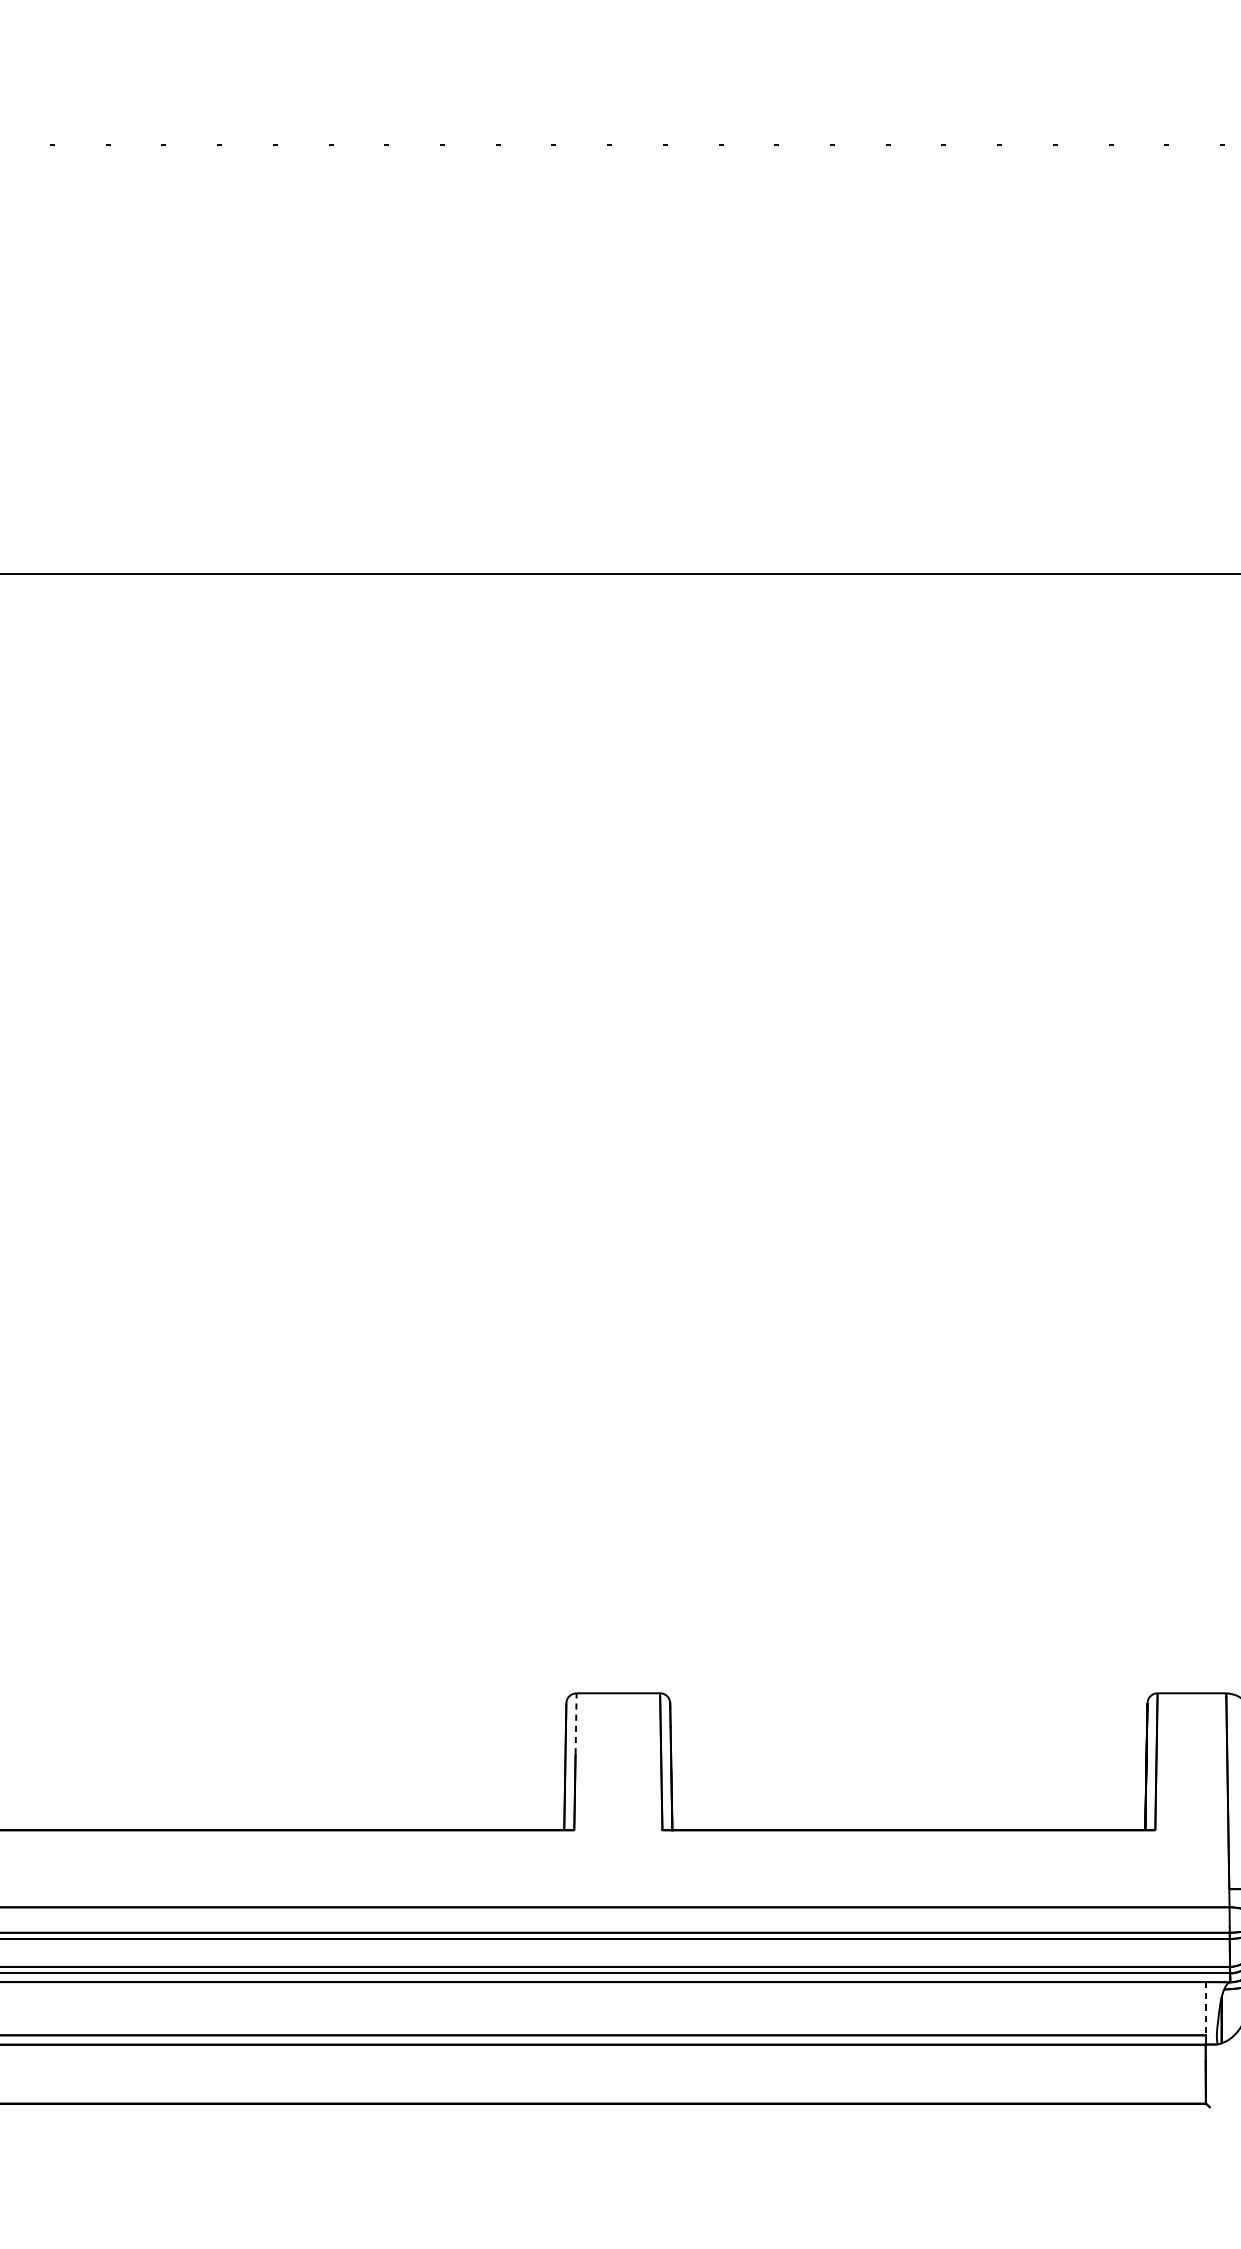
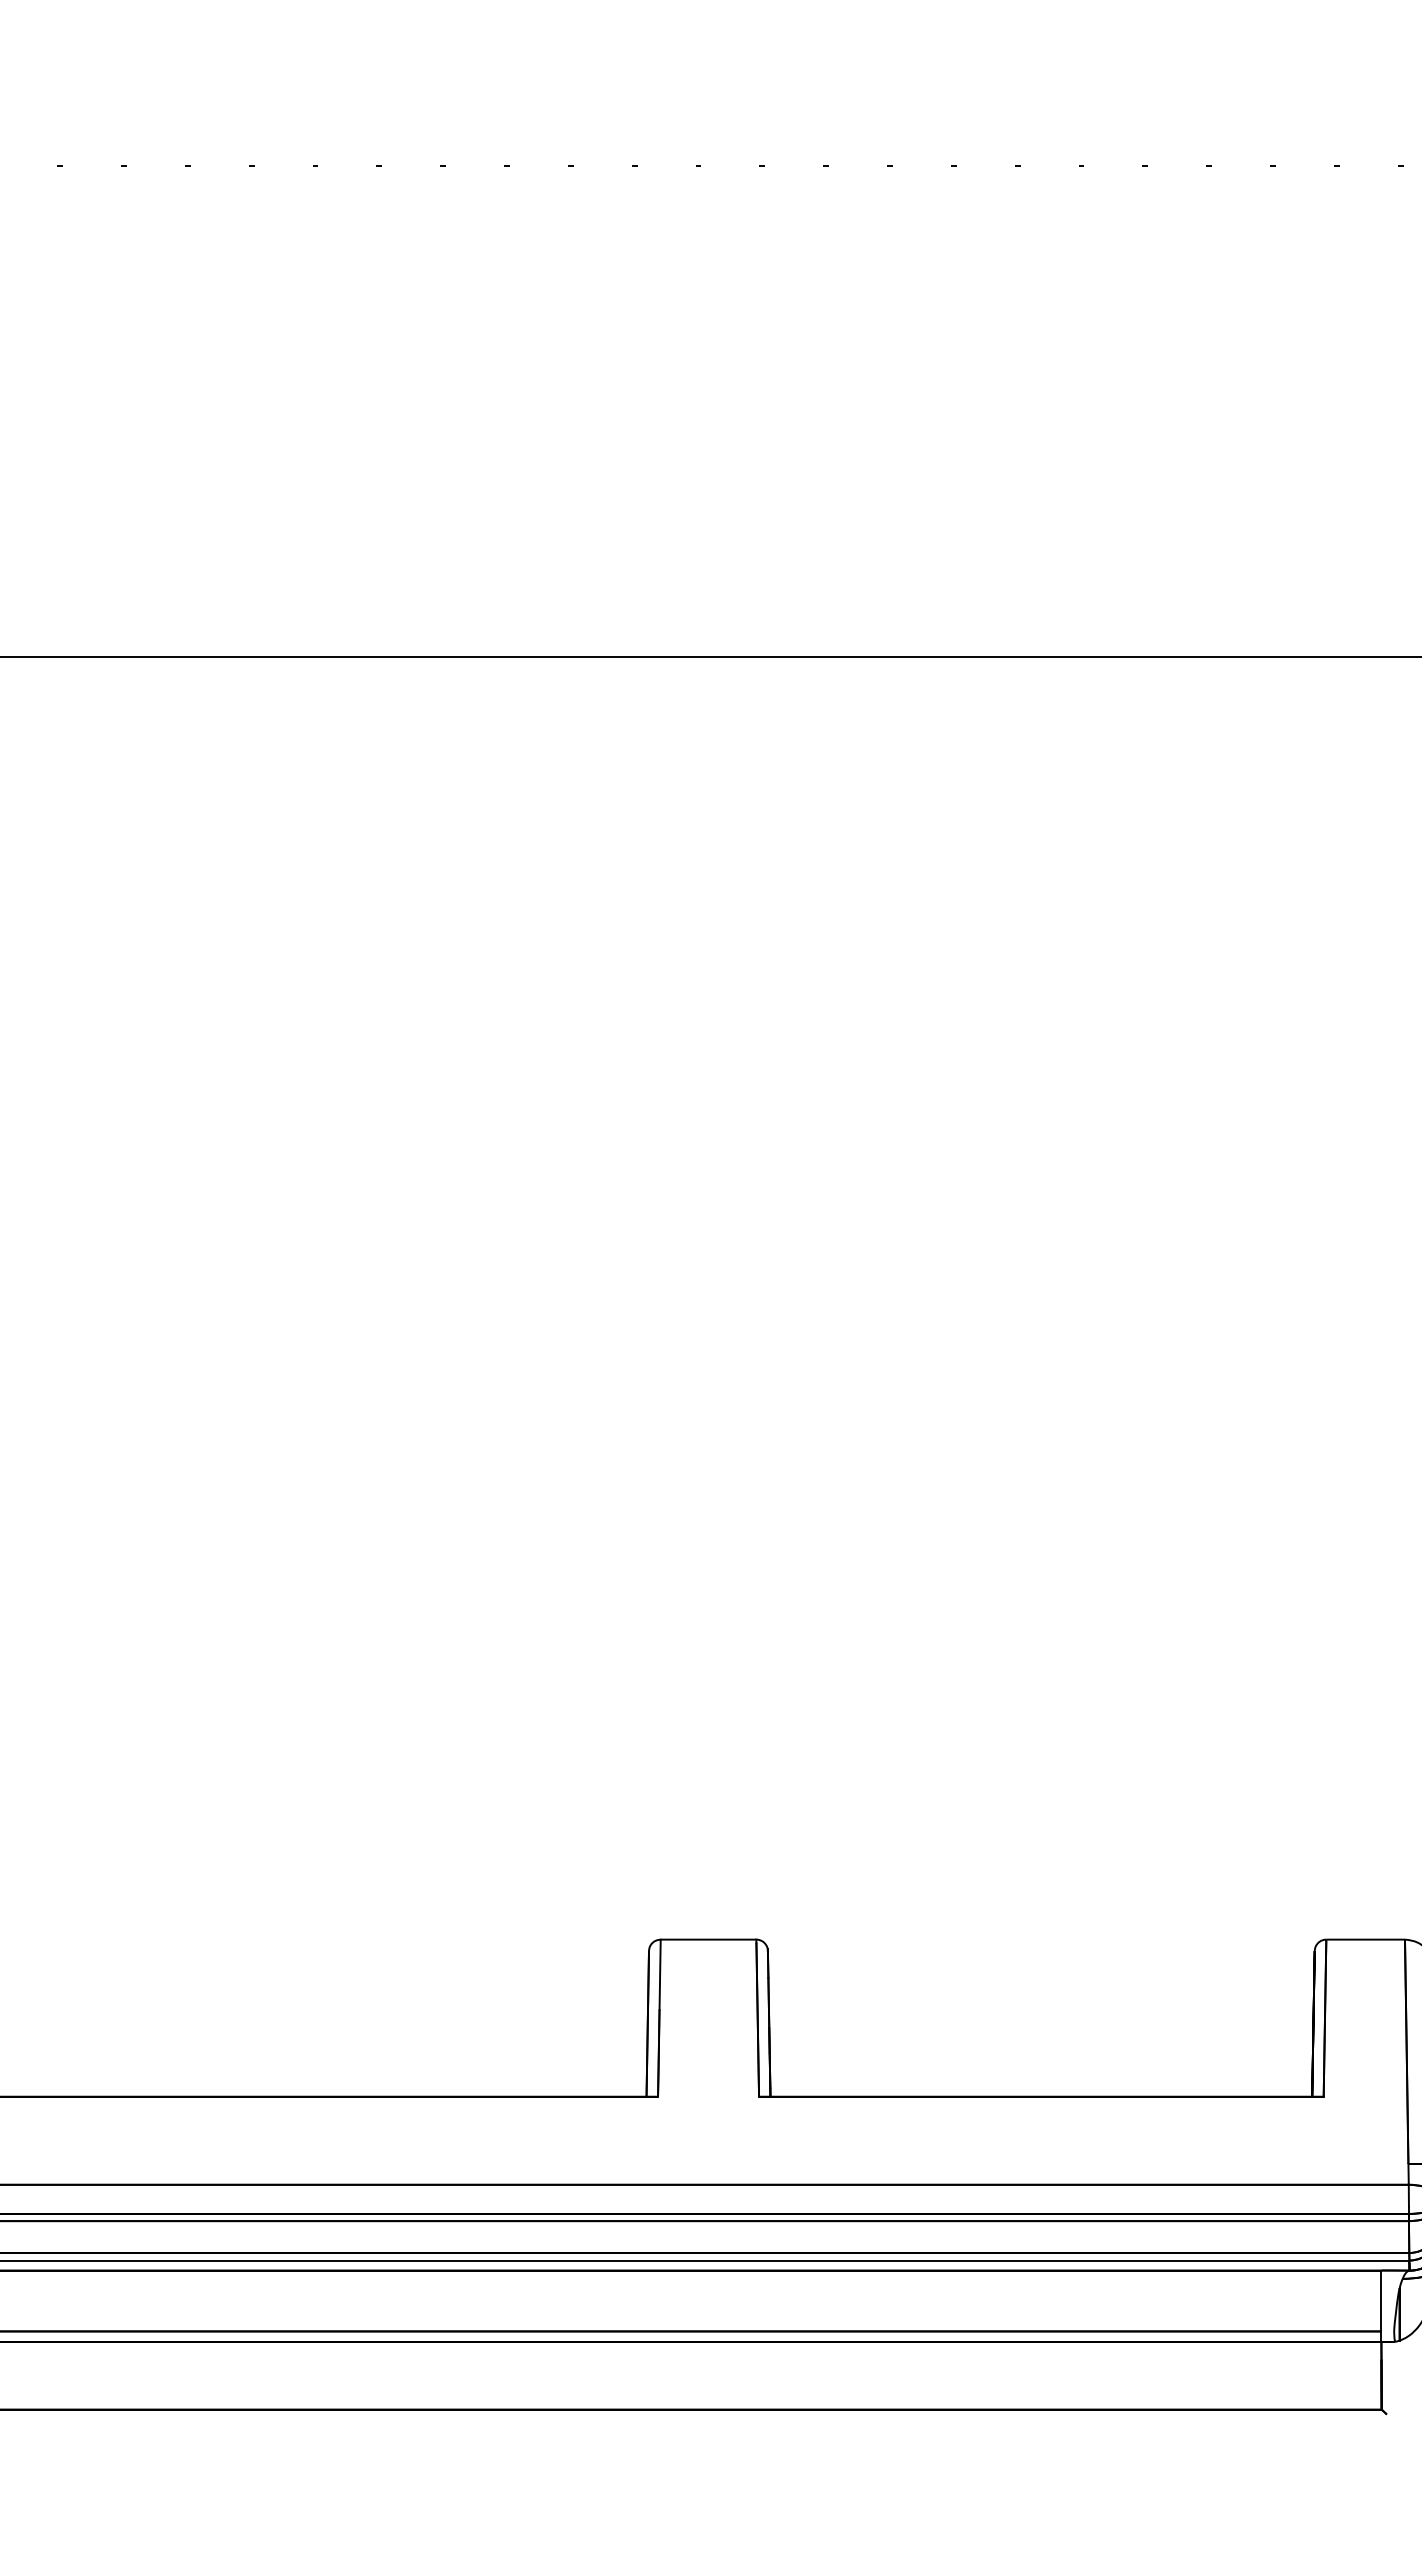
line: (576, 1723) -> (660, 1974), dashed -> solid
line: (1205, 2009) -> (1381, 2301), dashed -> solid

